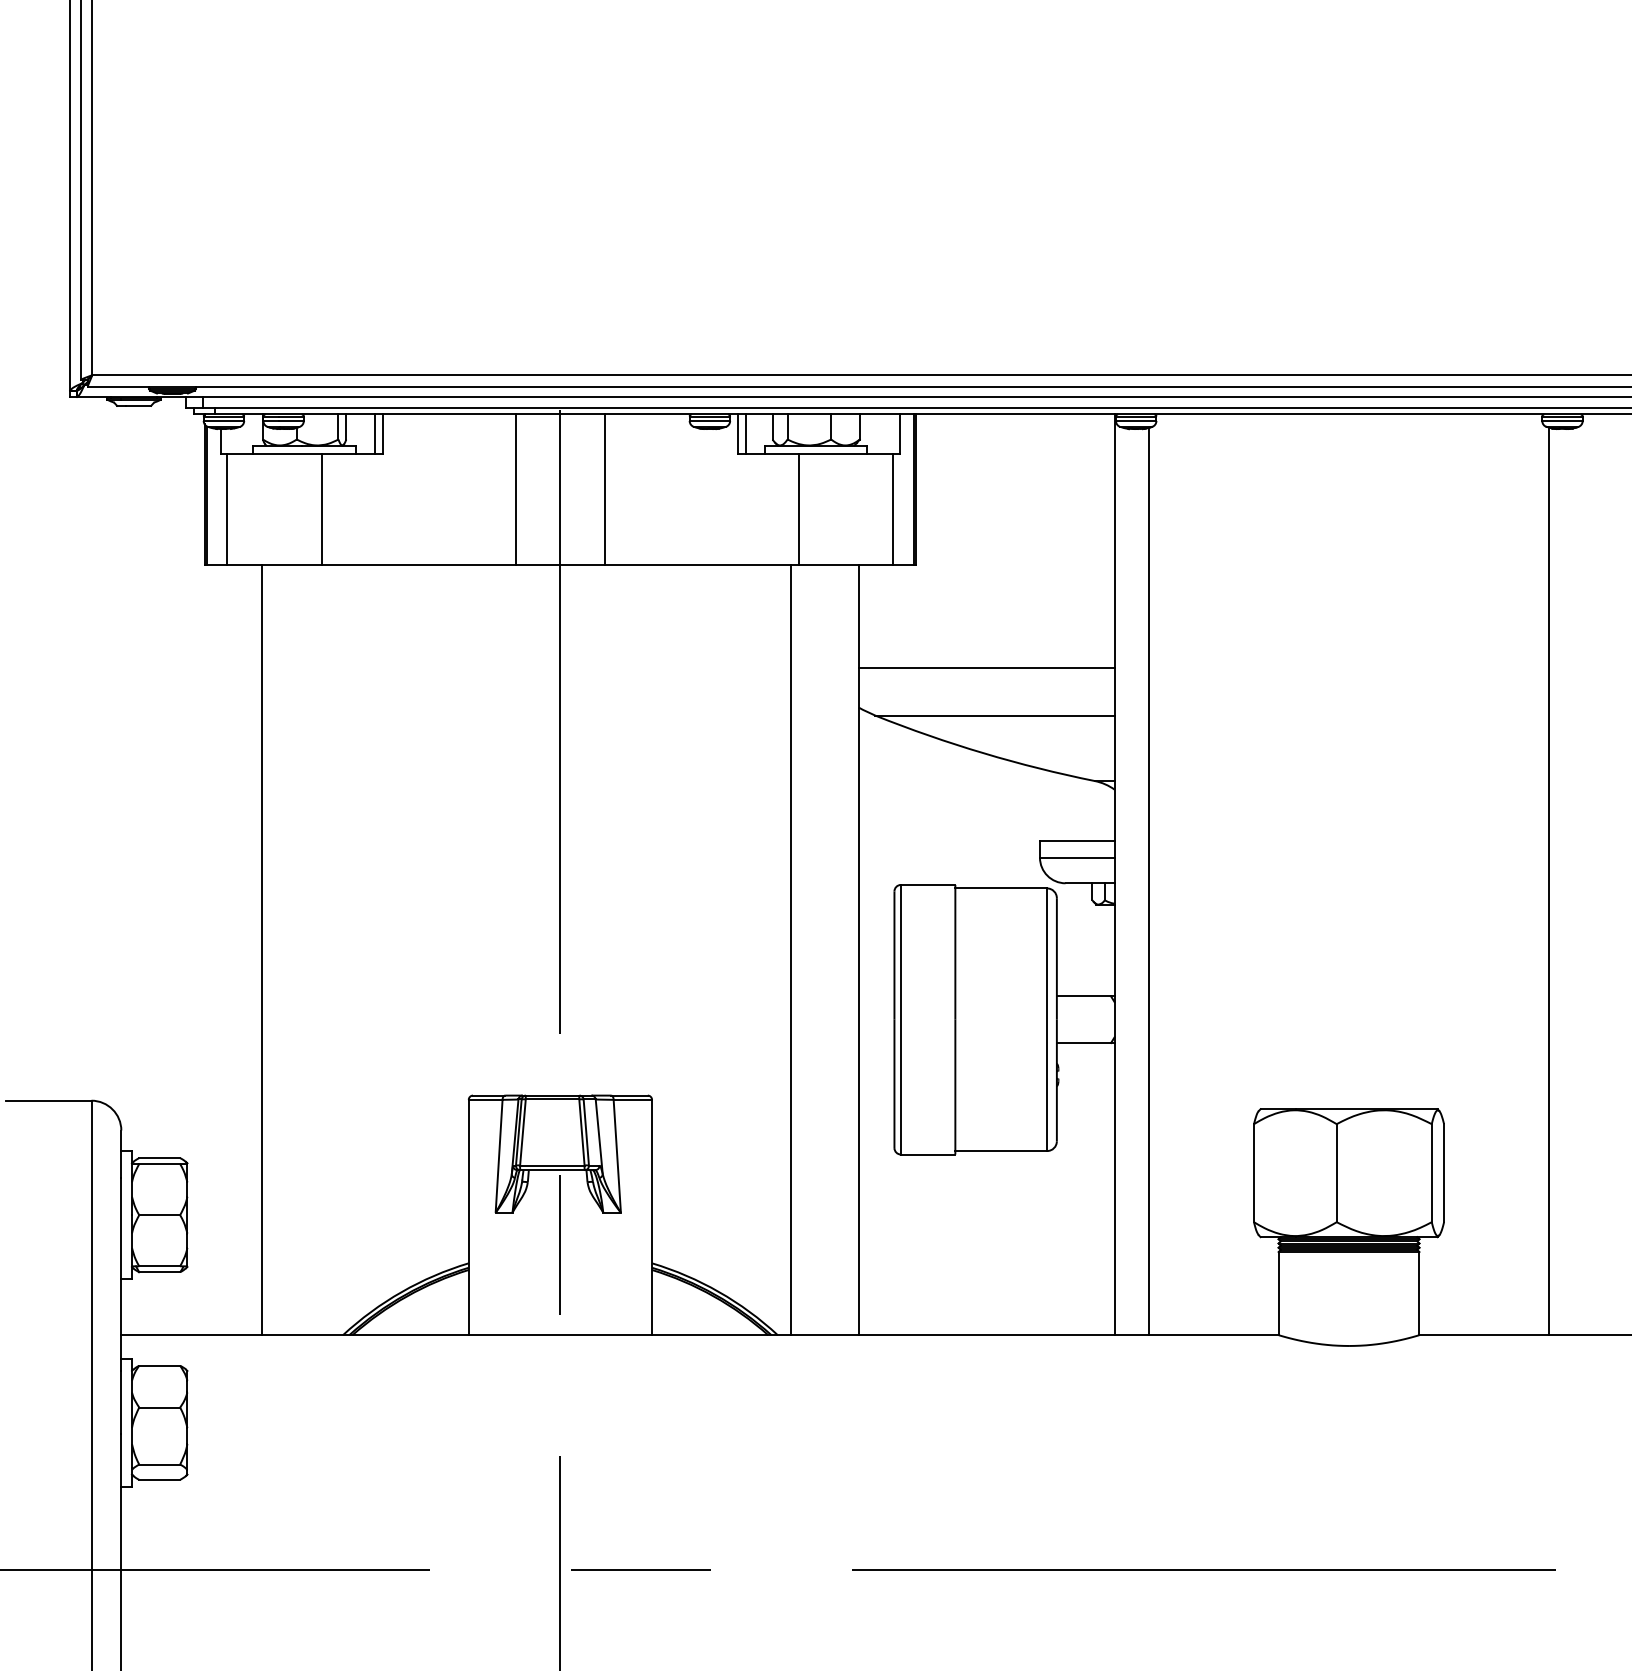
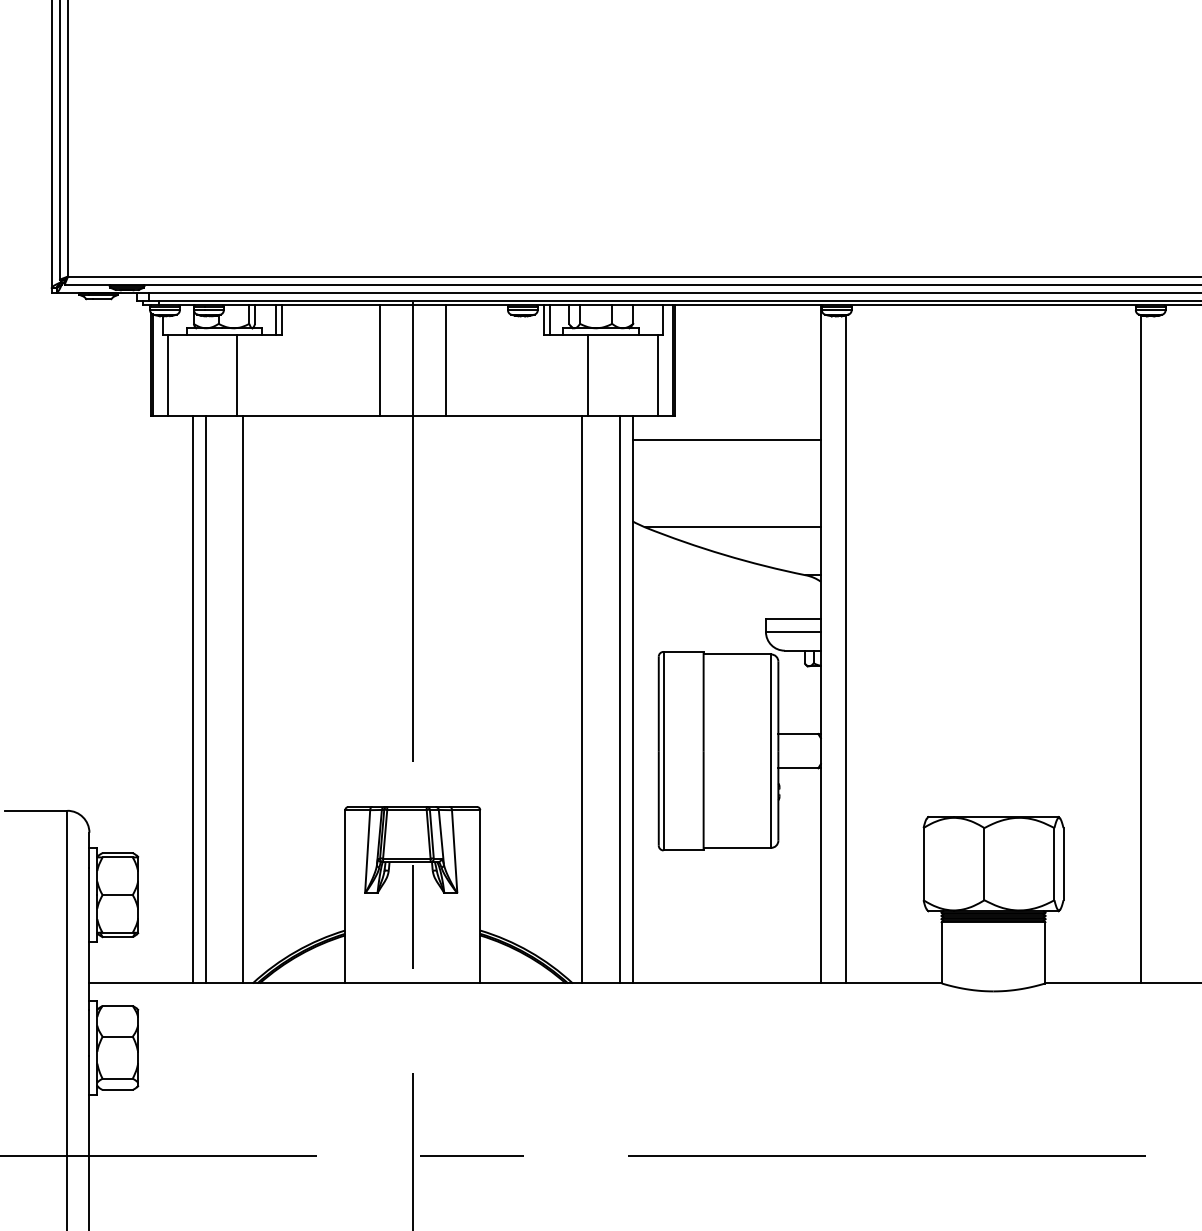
line: (986, 667) -> (726, 439), moved
line: (279, 949) -> (205, 699), added
line: (330, 949) -> (243, 699), added
line: (841, 949) -> (619, 699), added

